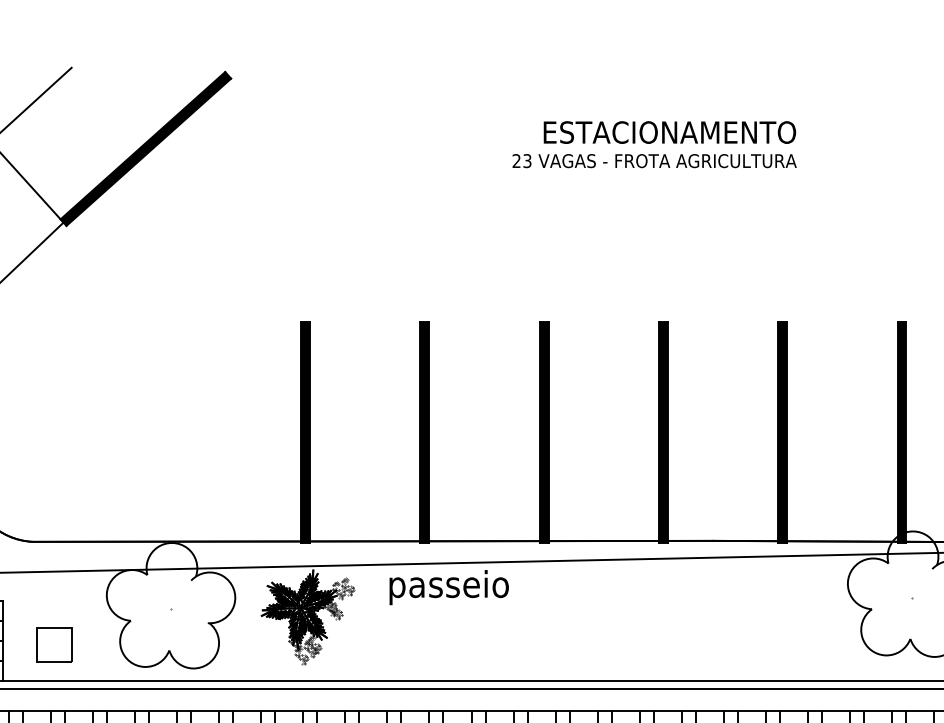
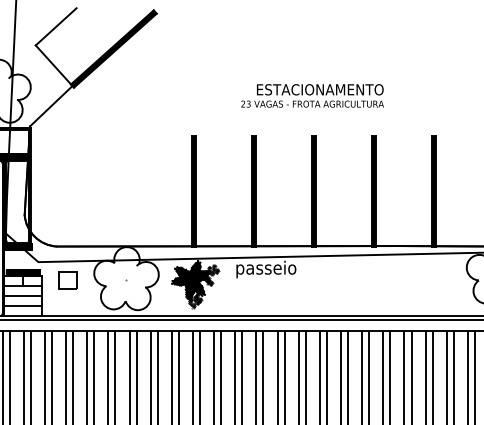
text: (654, 143) -> (312, 95), moved
part: (53, 645) -> (67, 280), moved

